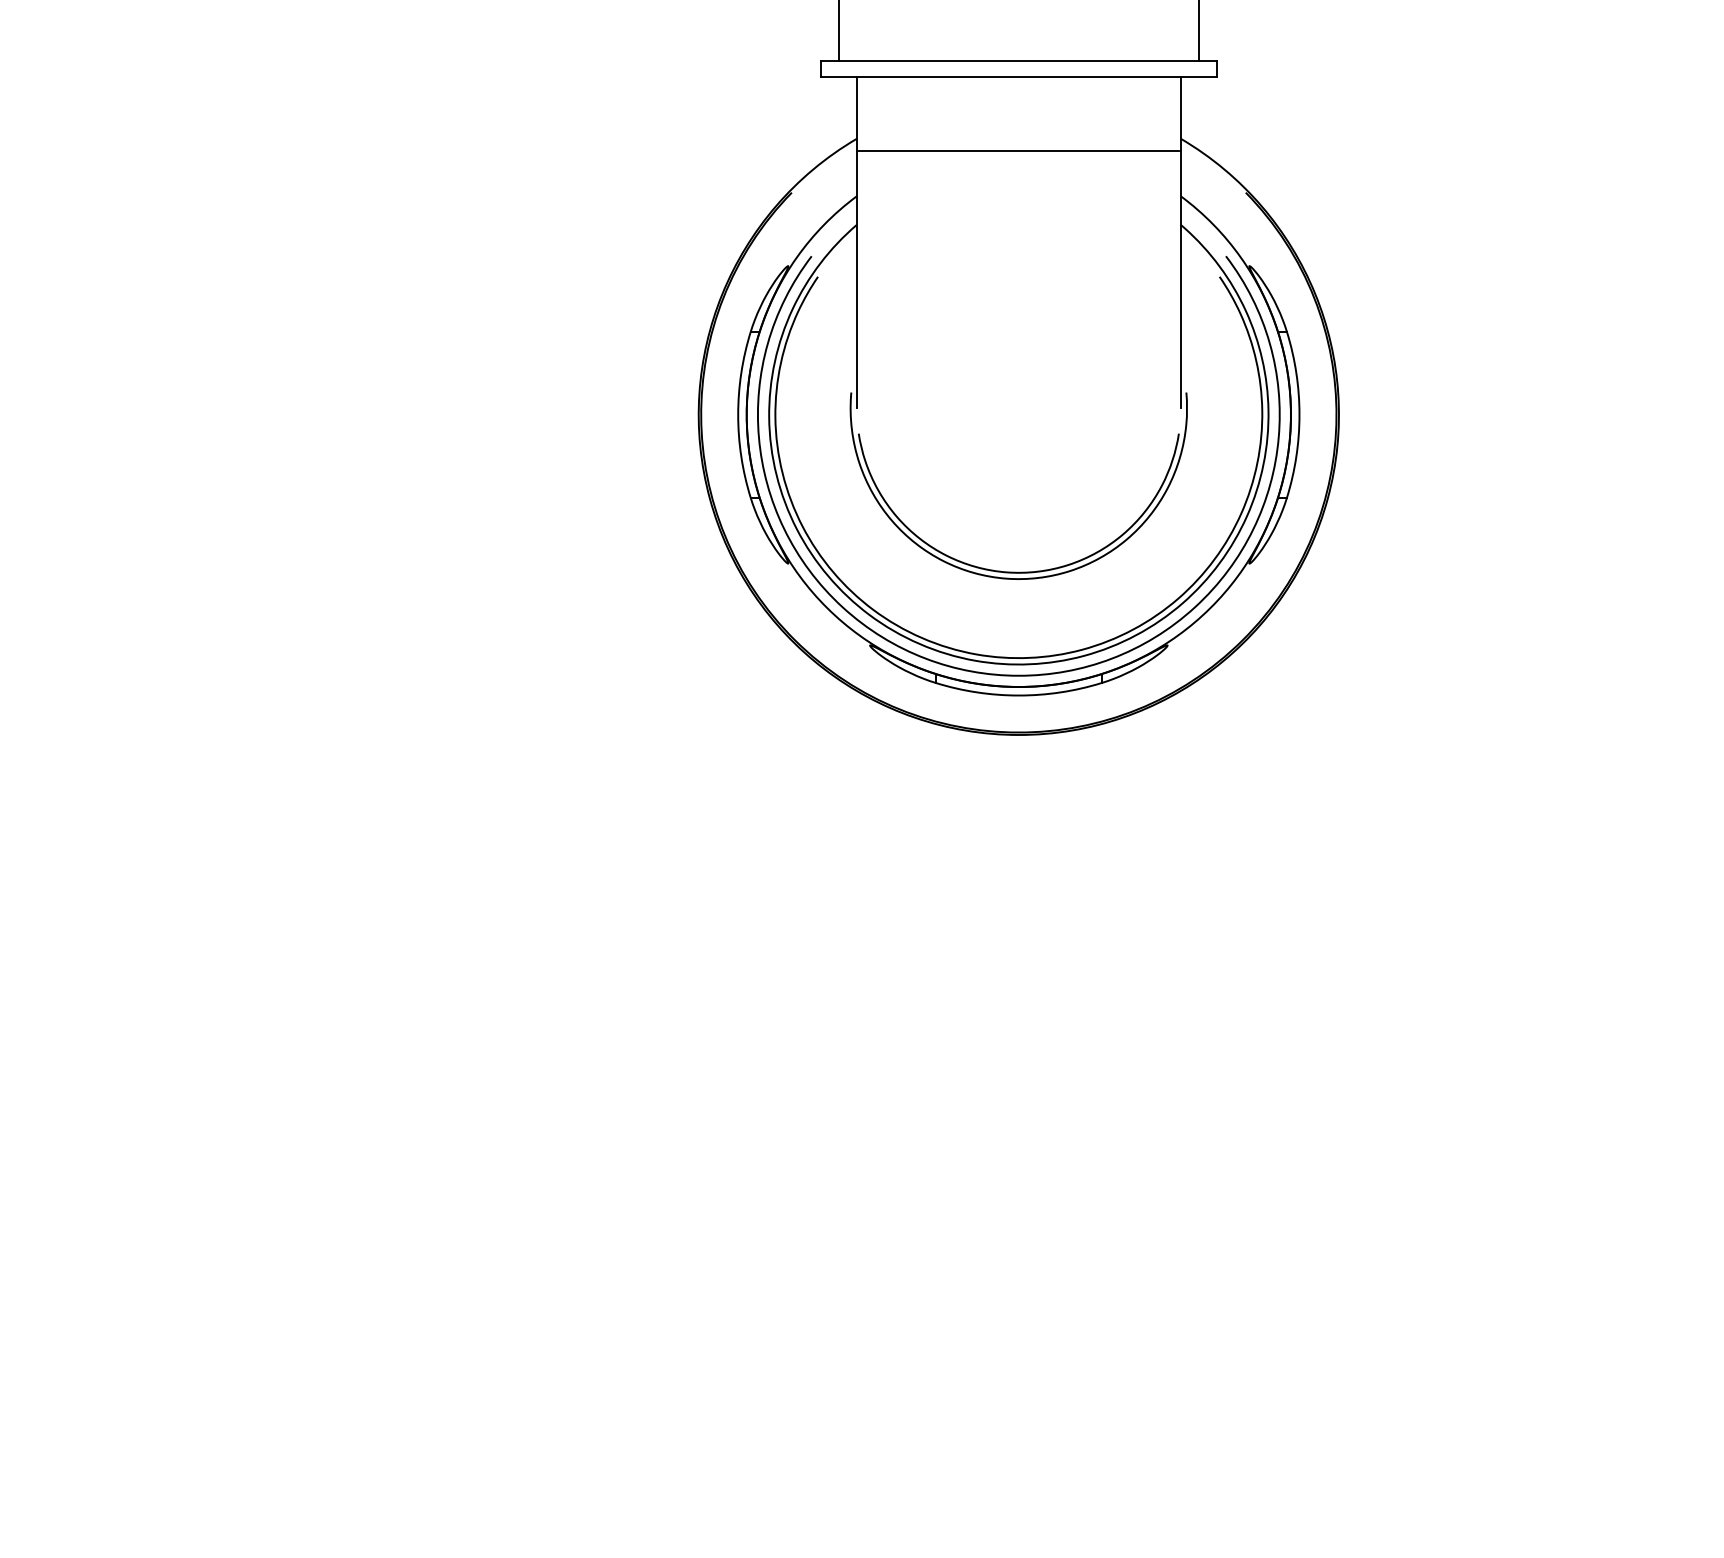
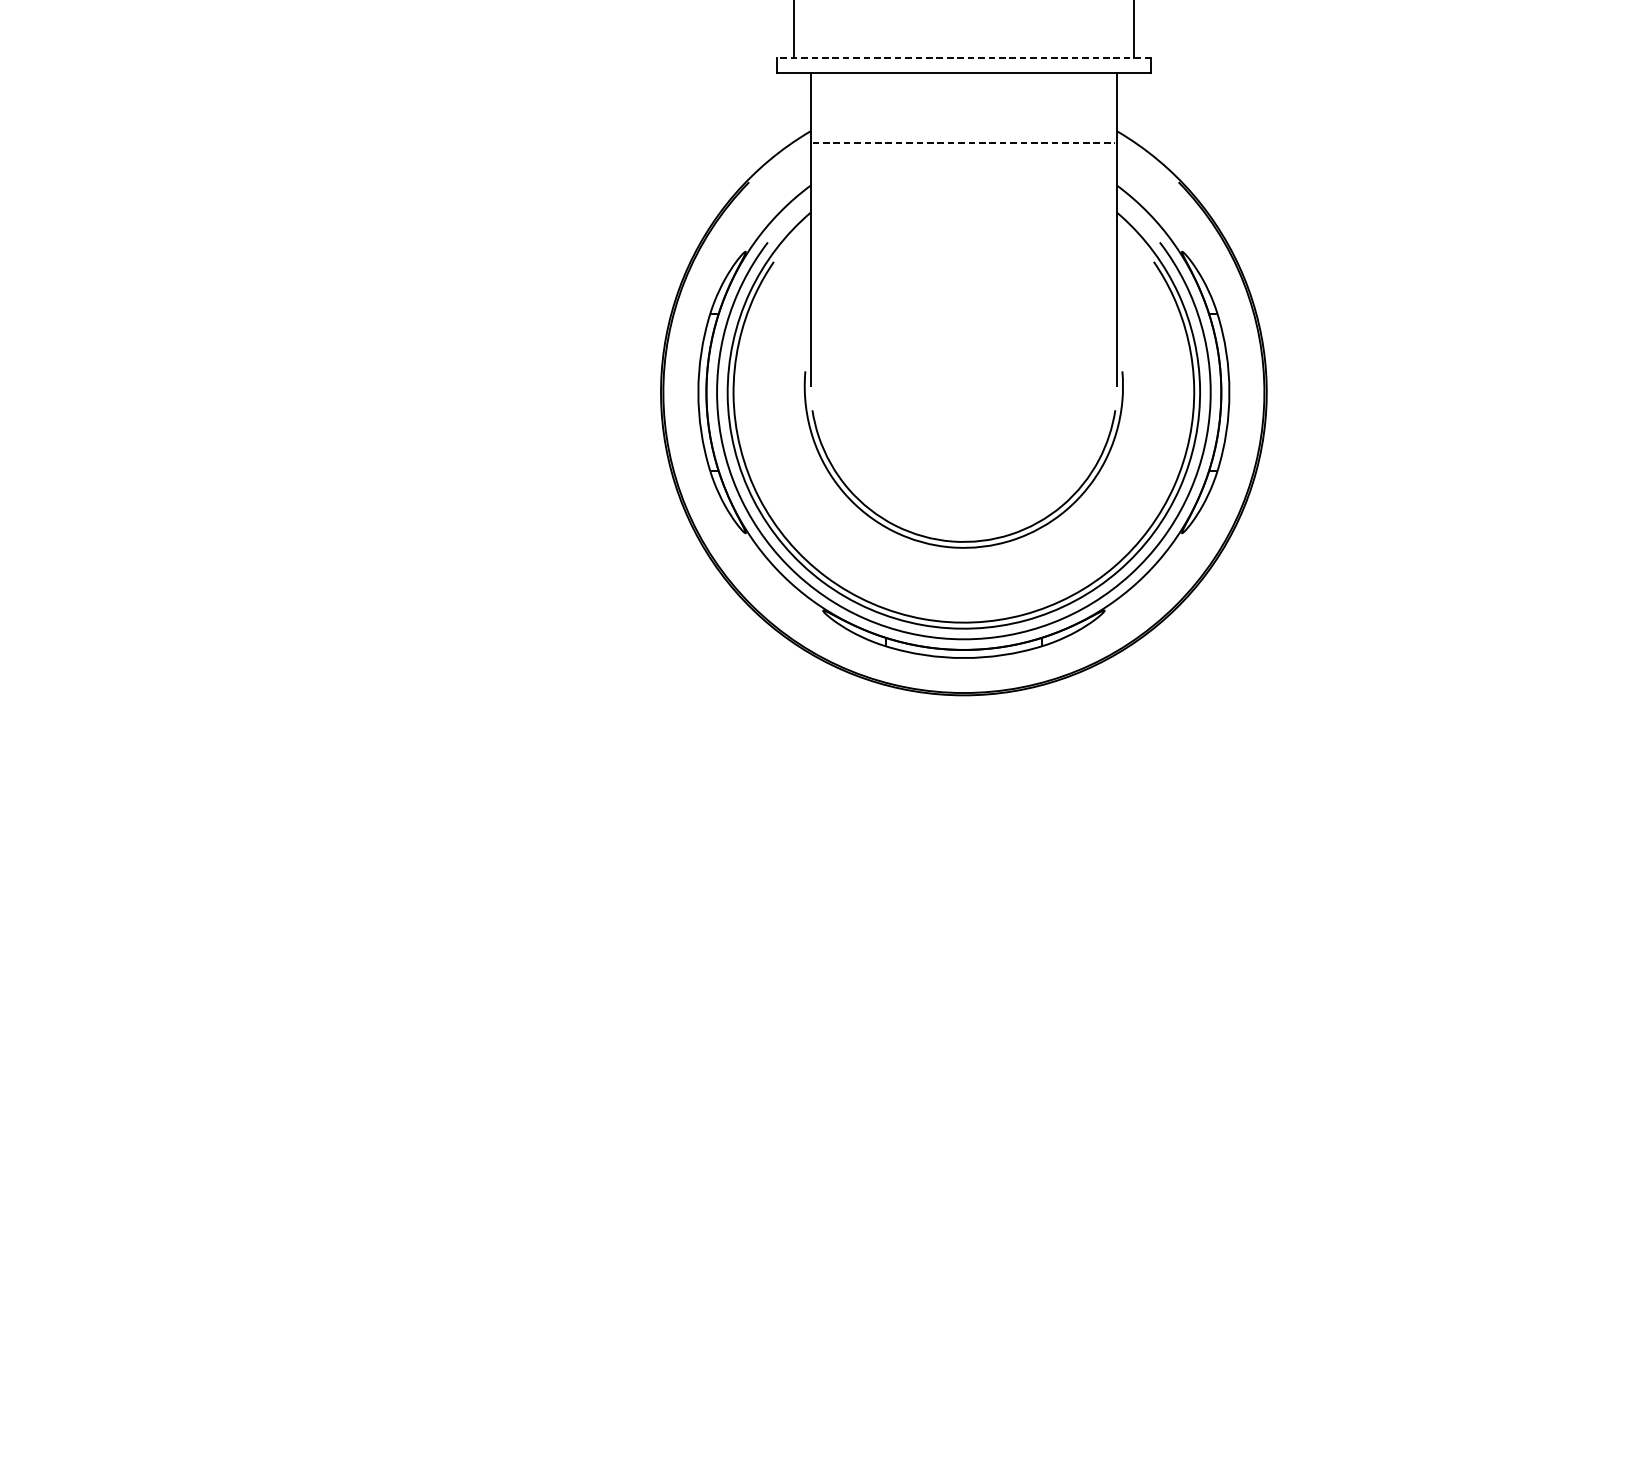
line: (1018, 60) -> (963, 57), solid -> dashed
line: (1019, 151) -> (964, 143), solid -> dashed

